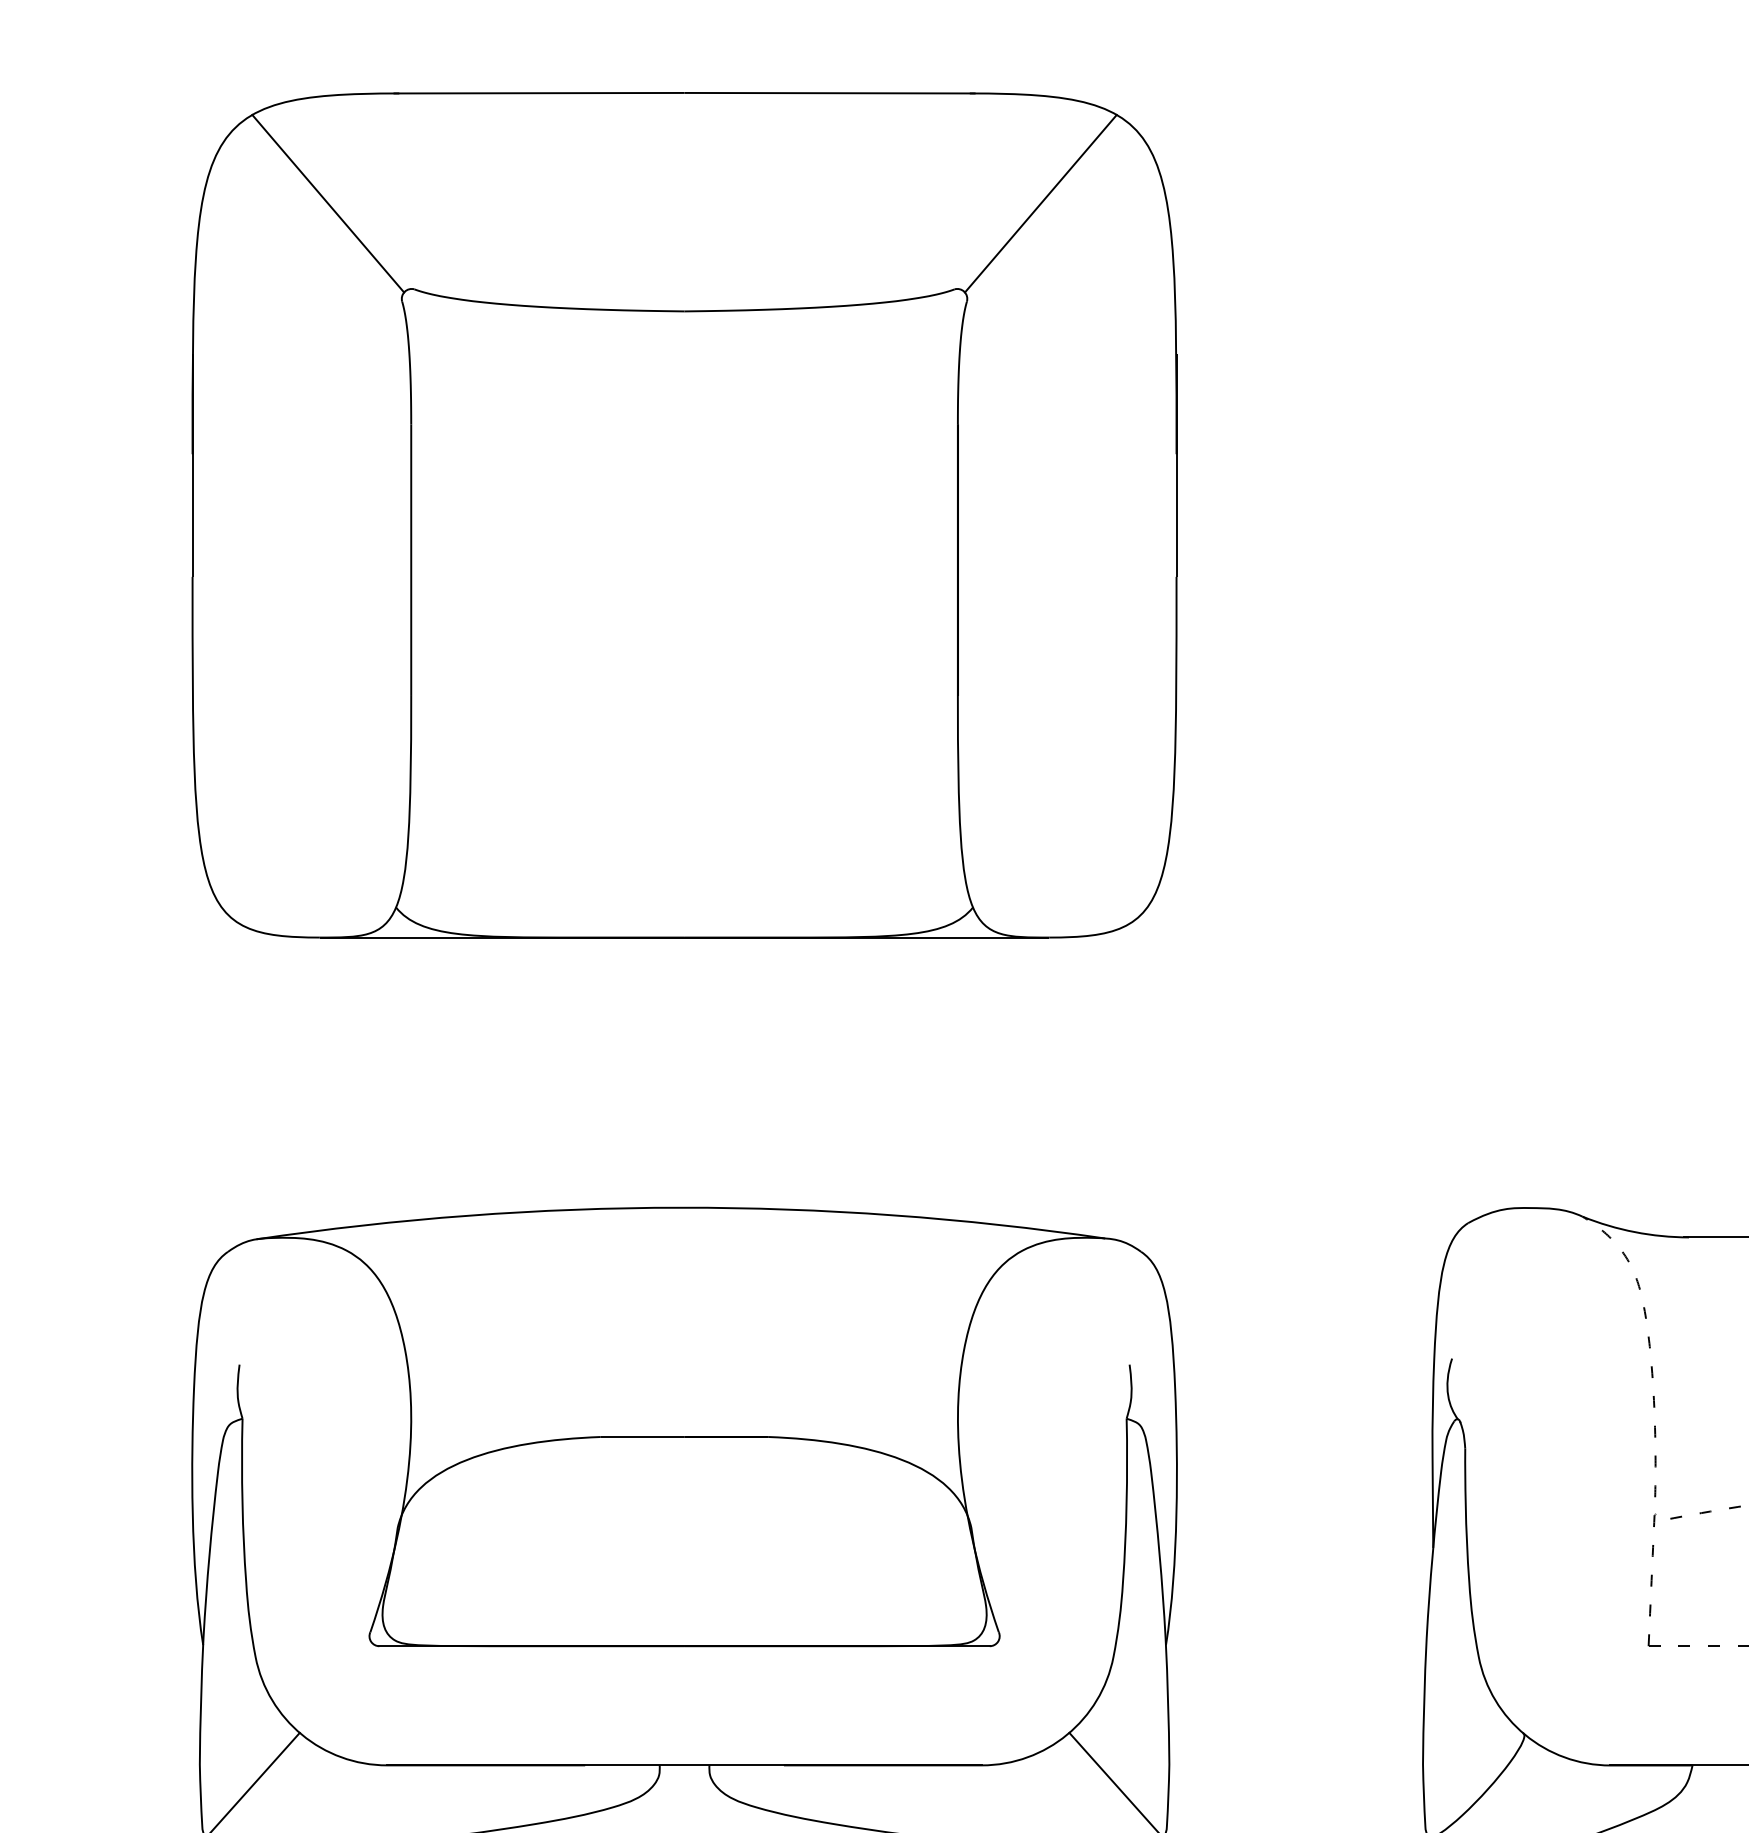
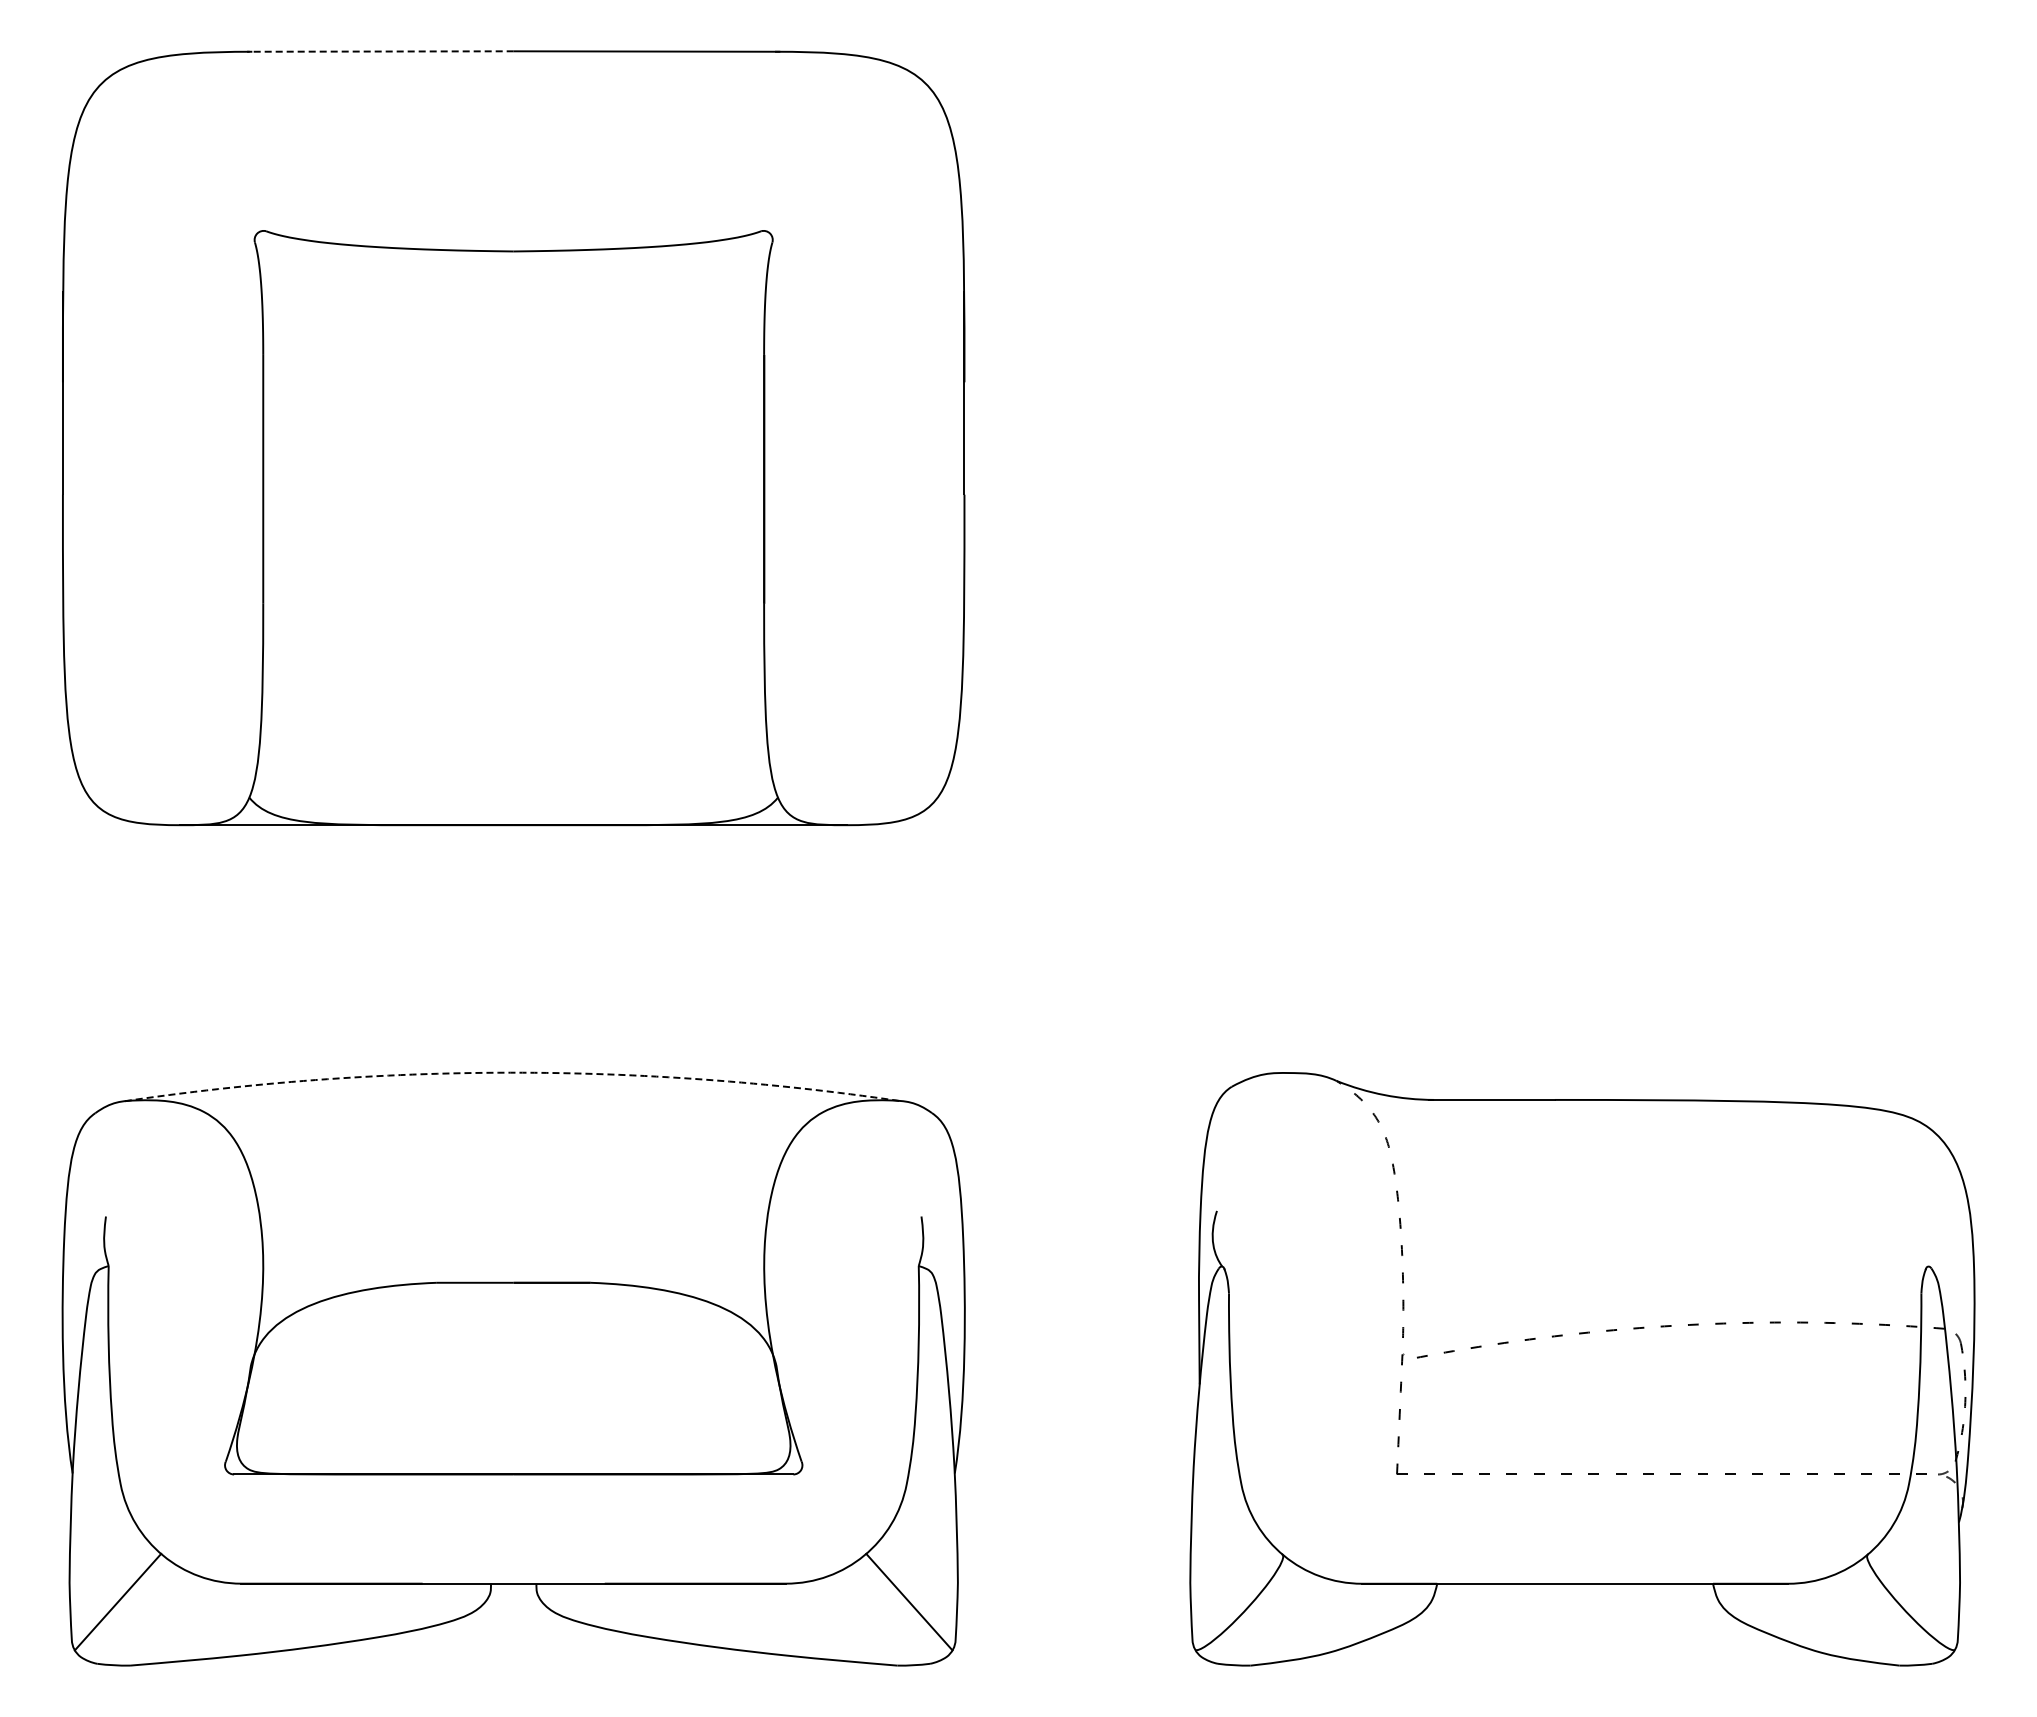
line: (538, 93) -> (379, 51), solid -> dashed
line: (327, 203) -> (186, 152), removed
line: (1040, 203) -> (839, 152), removed
arc: (681, 1207) -> (510, 1072), solid -> dashed

